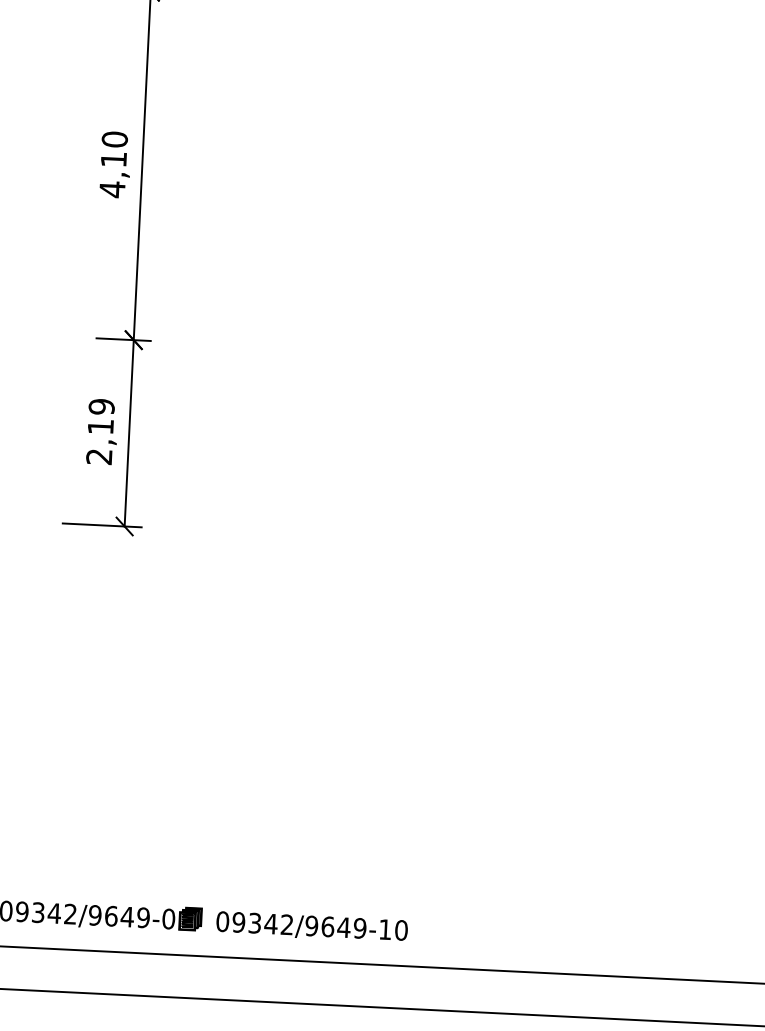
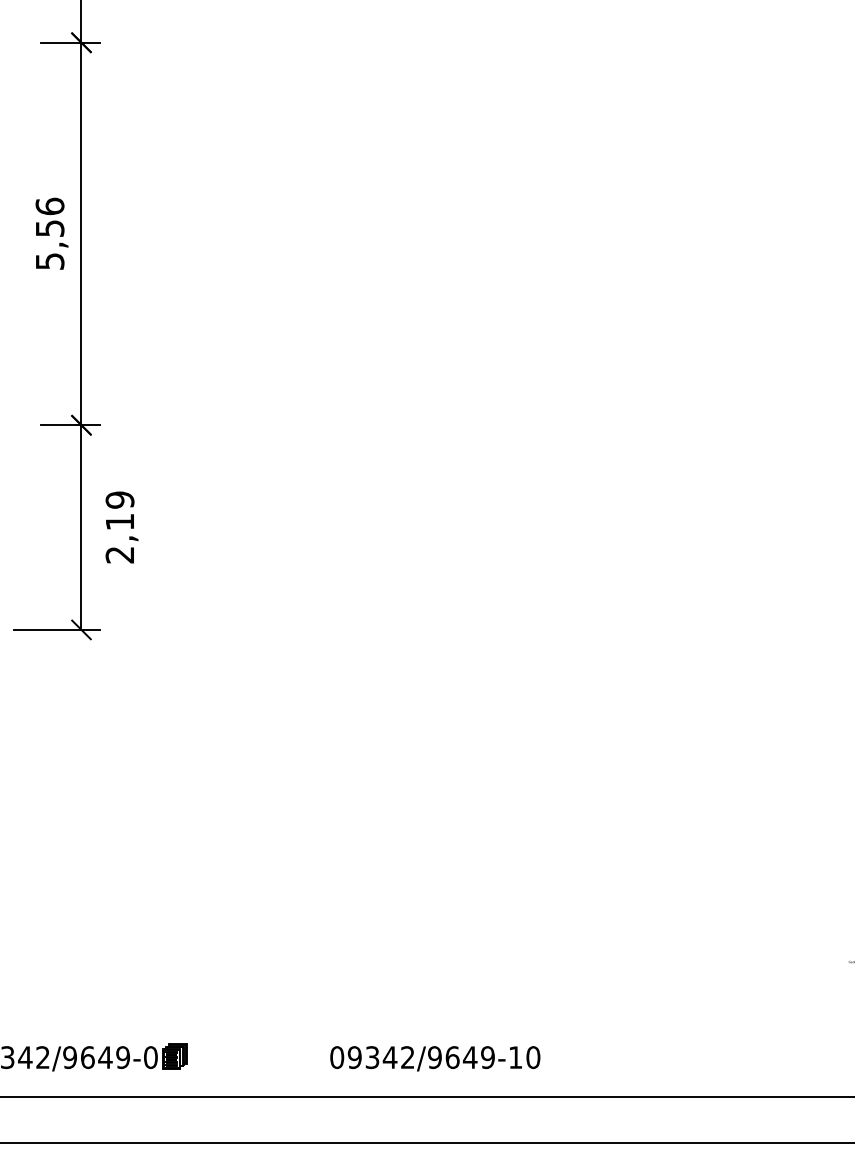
text: (113, 164) -> (49, 233), 4,10 -> 5,56
text: (101, 431) -> (121, 527), moved
text: (312, 926) -> (435, 1058), moved

